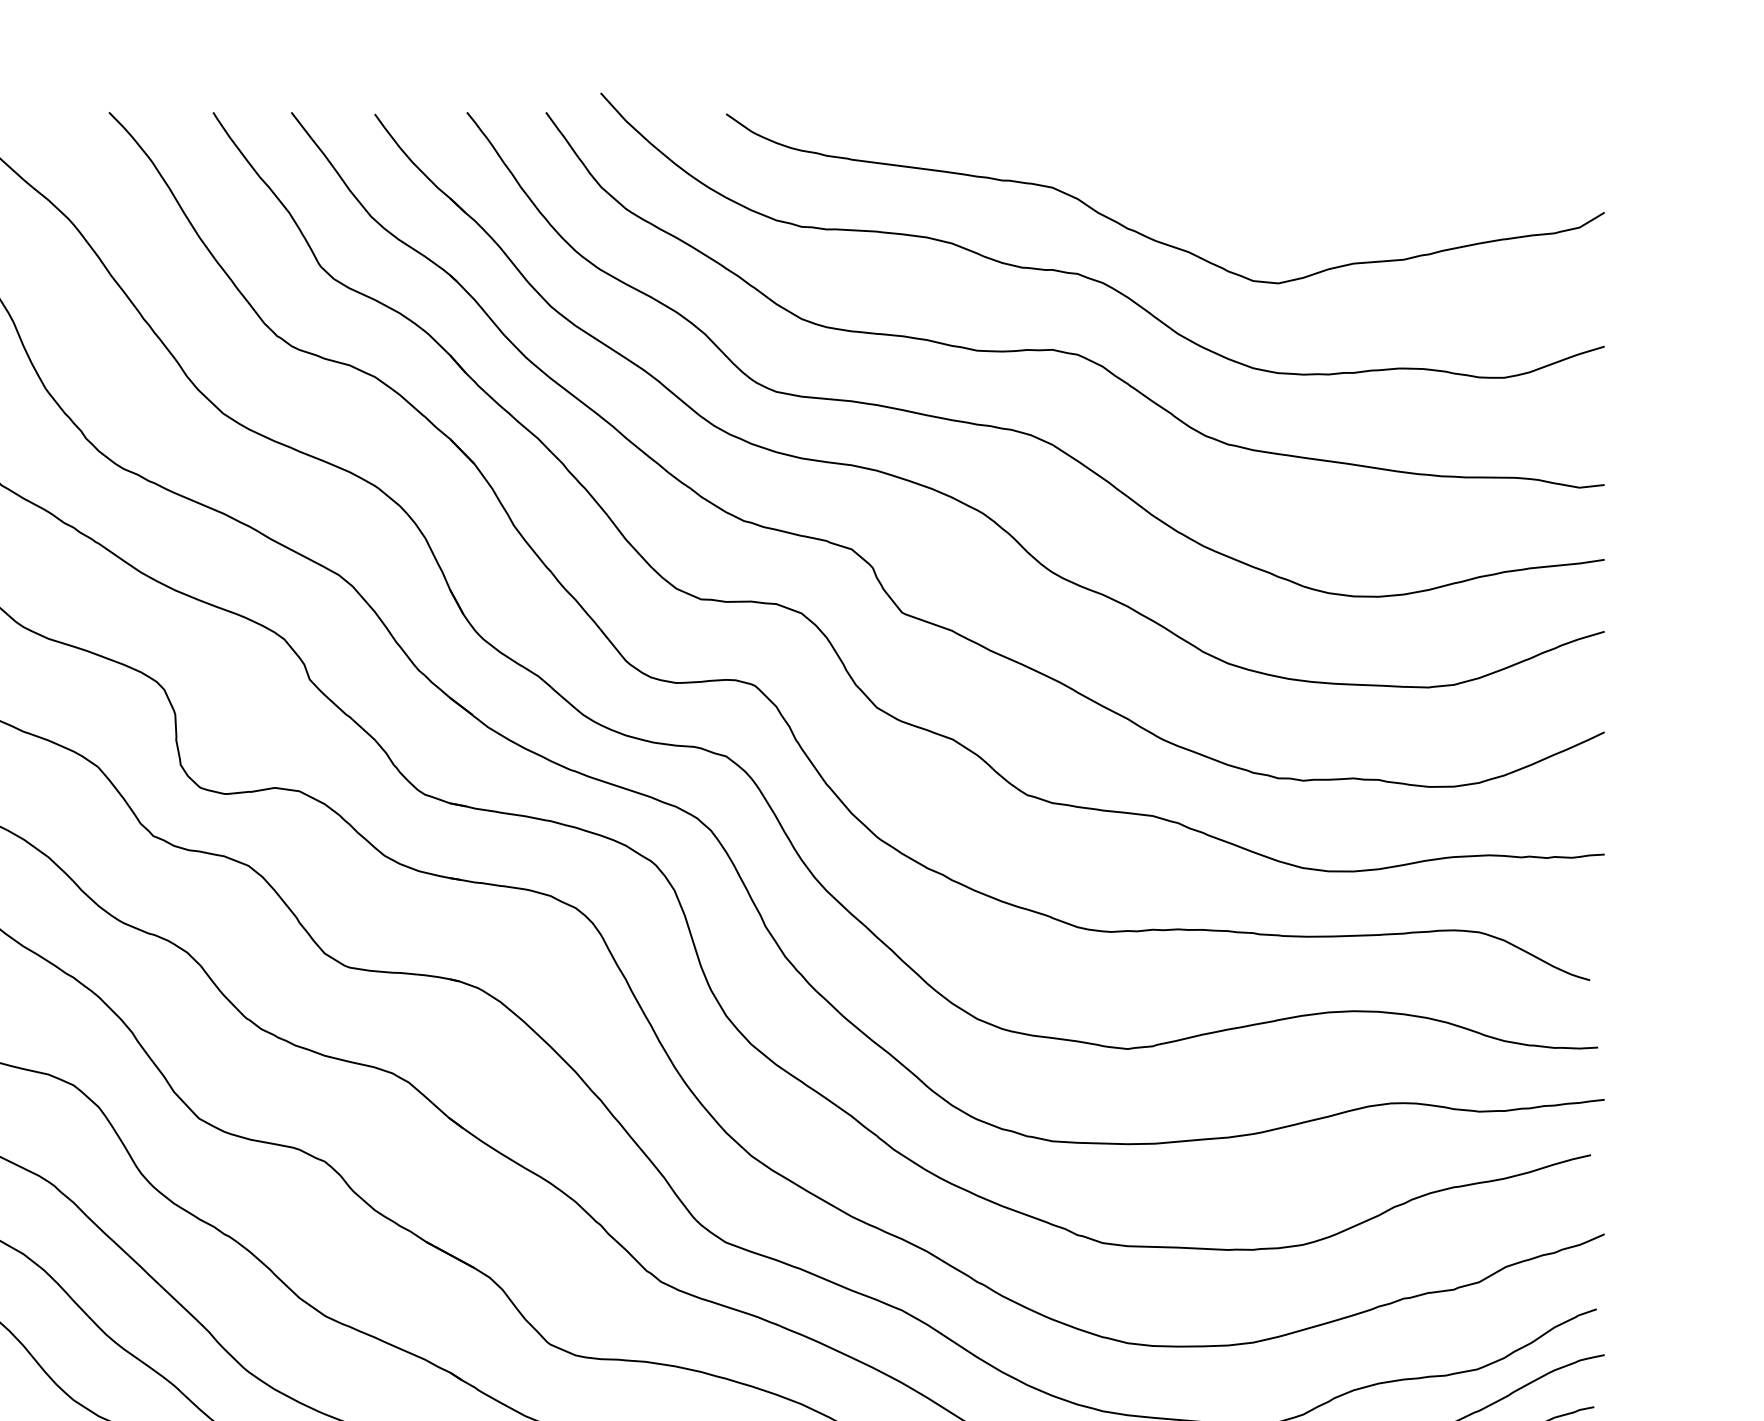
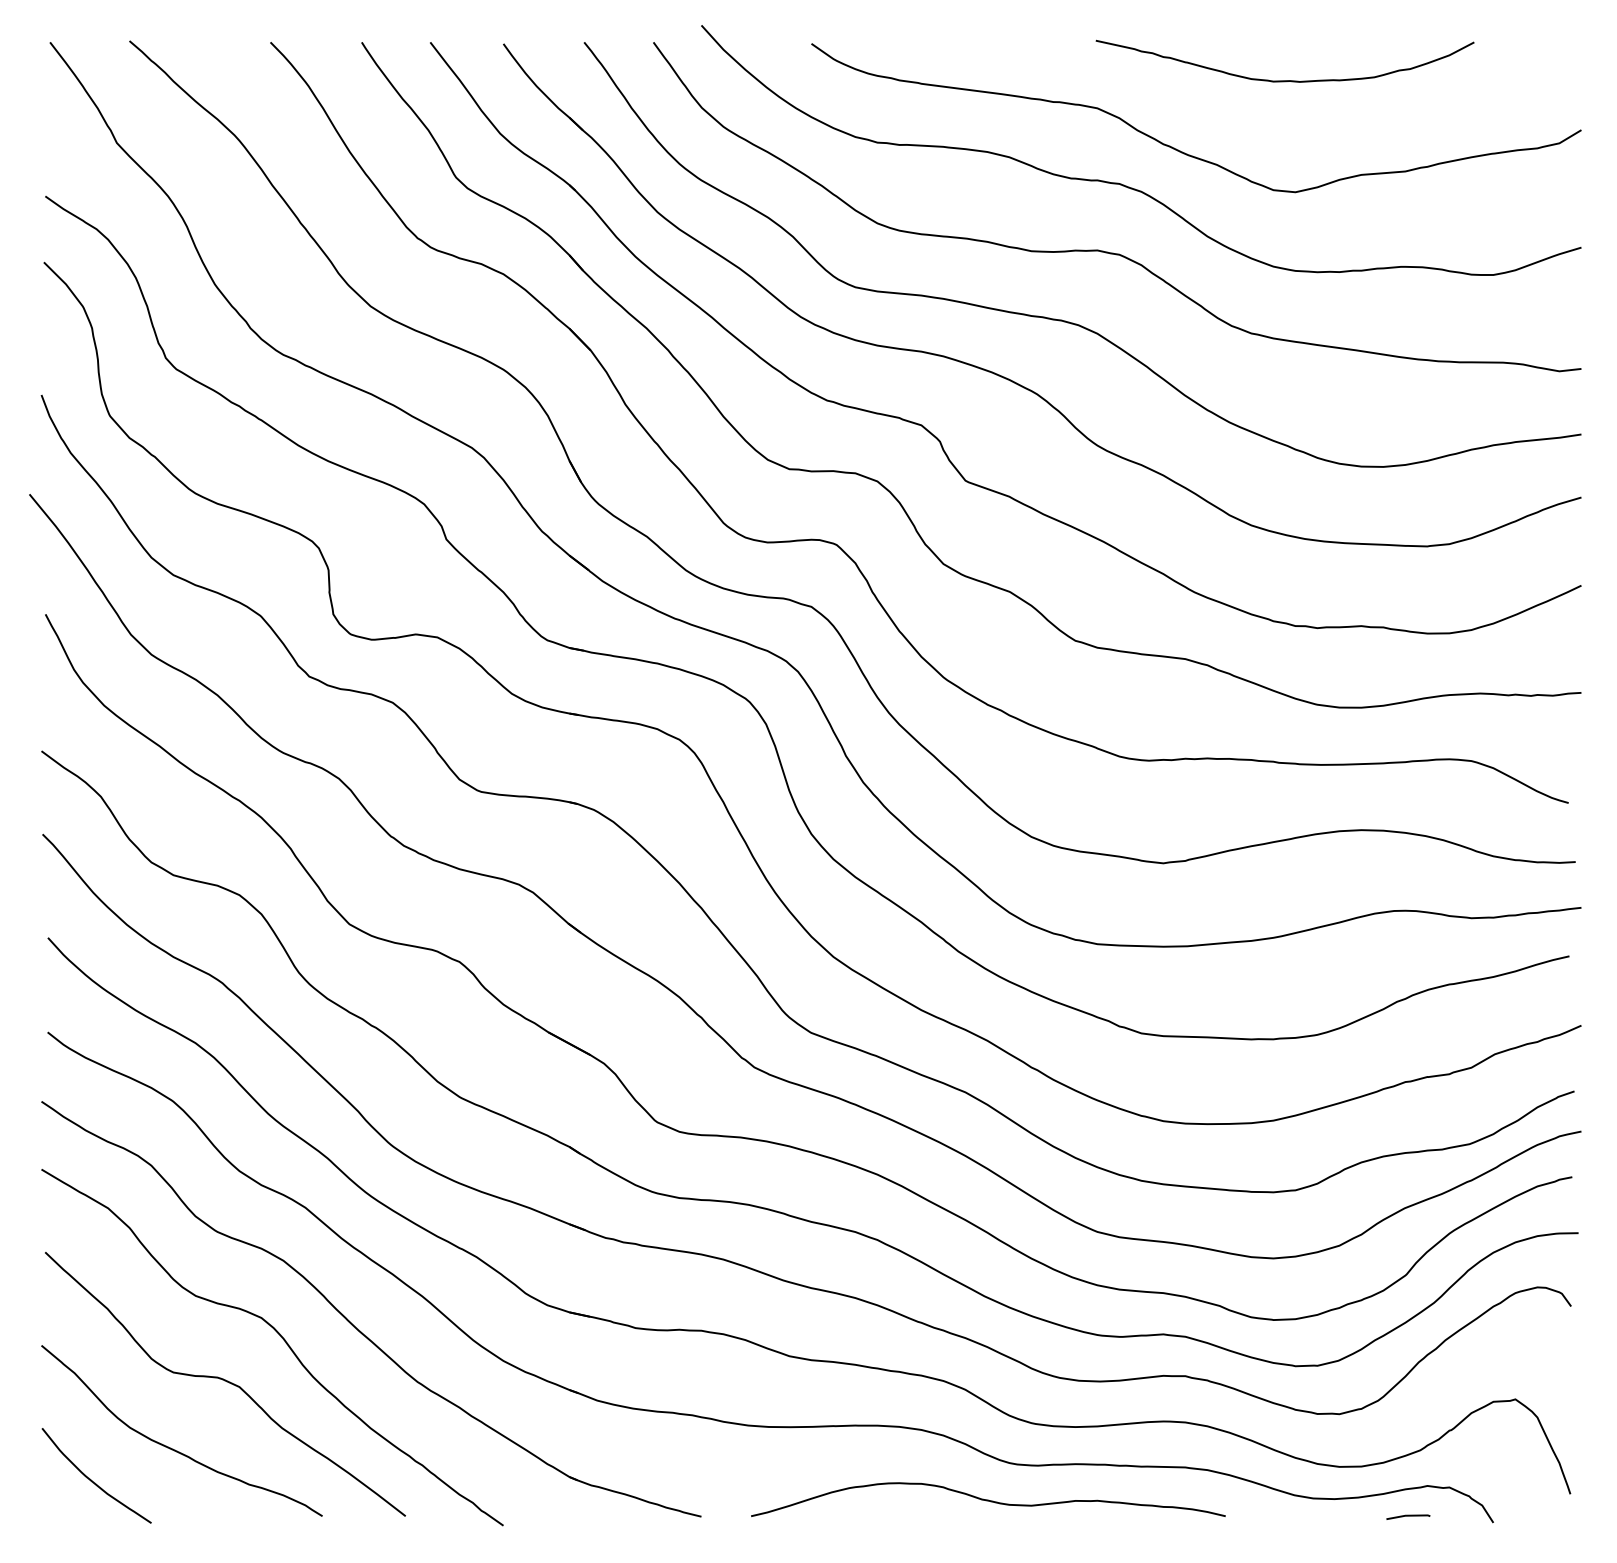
curve: (1265, 155) -> (1284, 80), added

